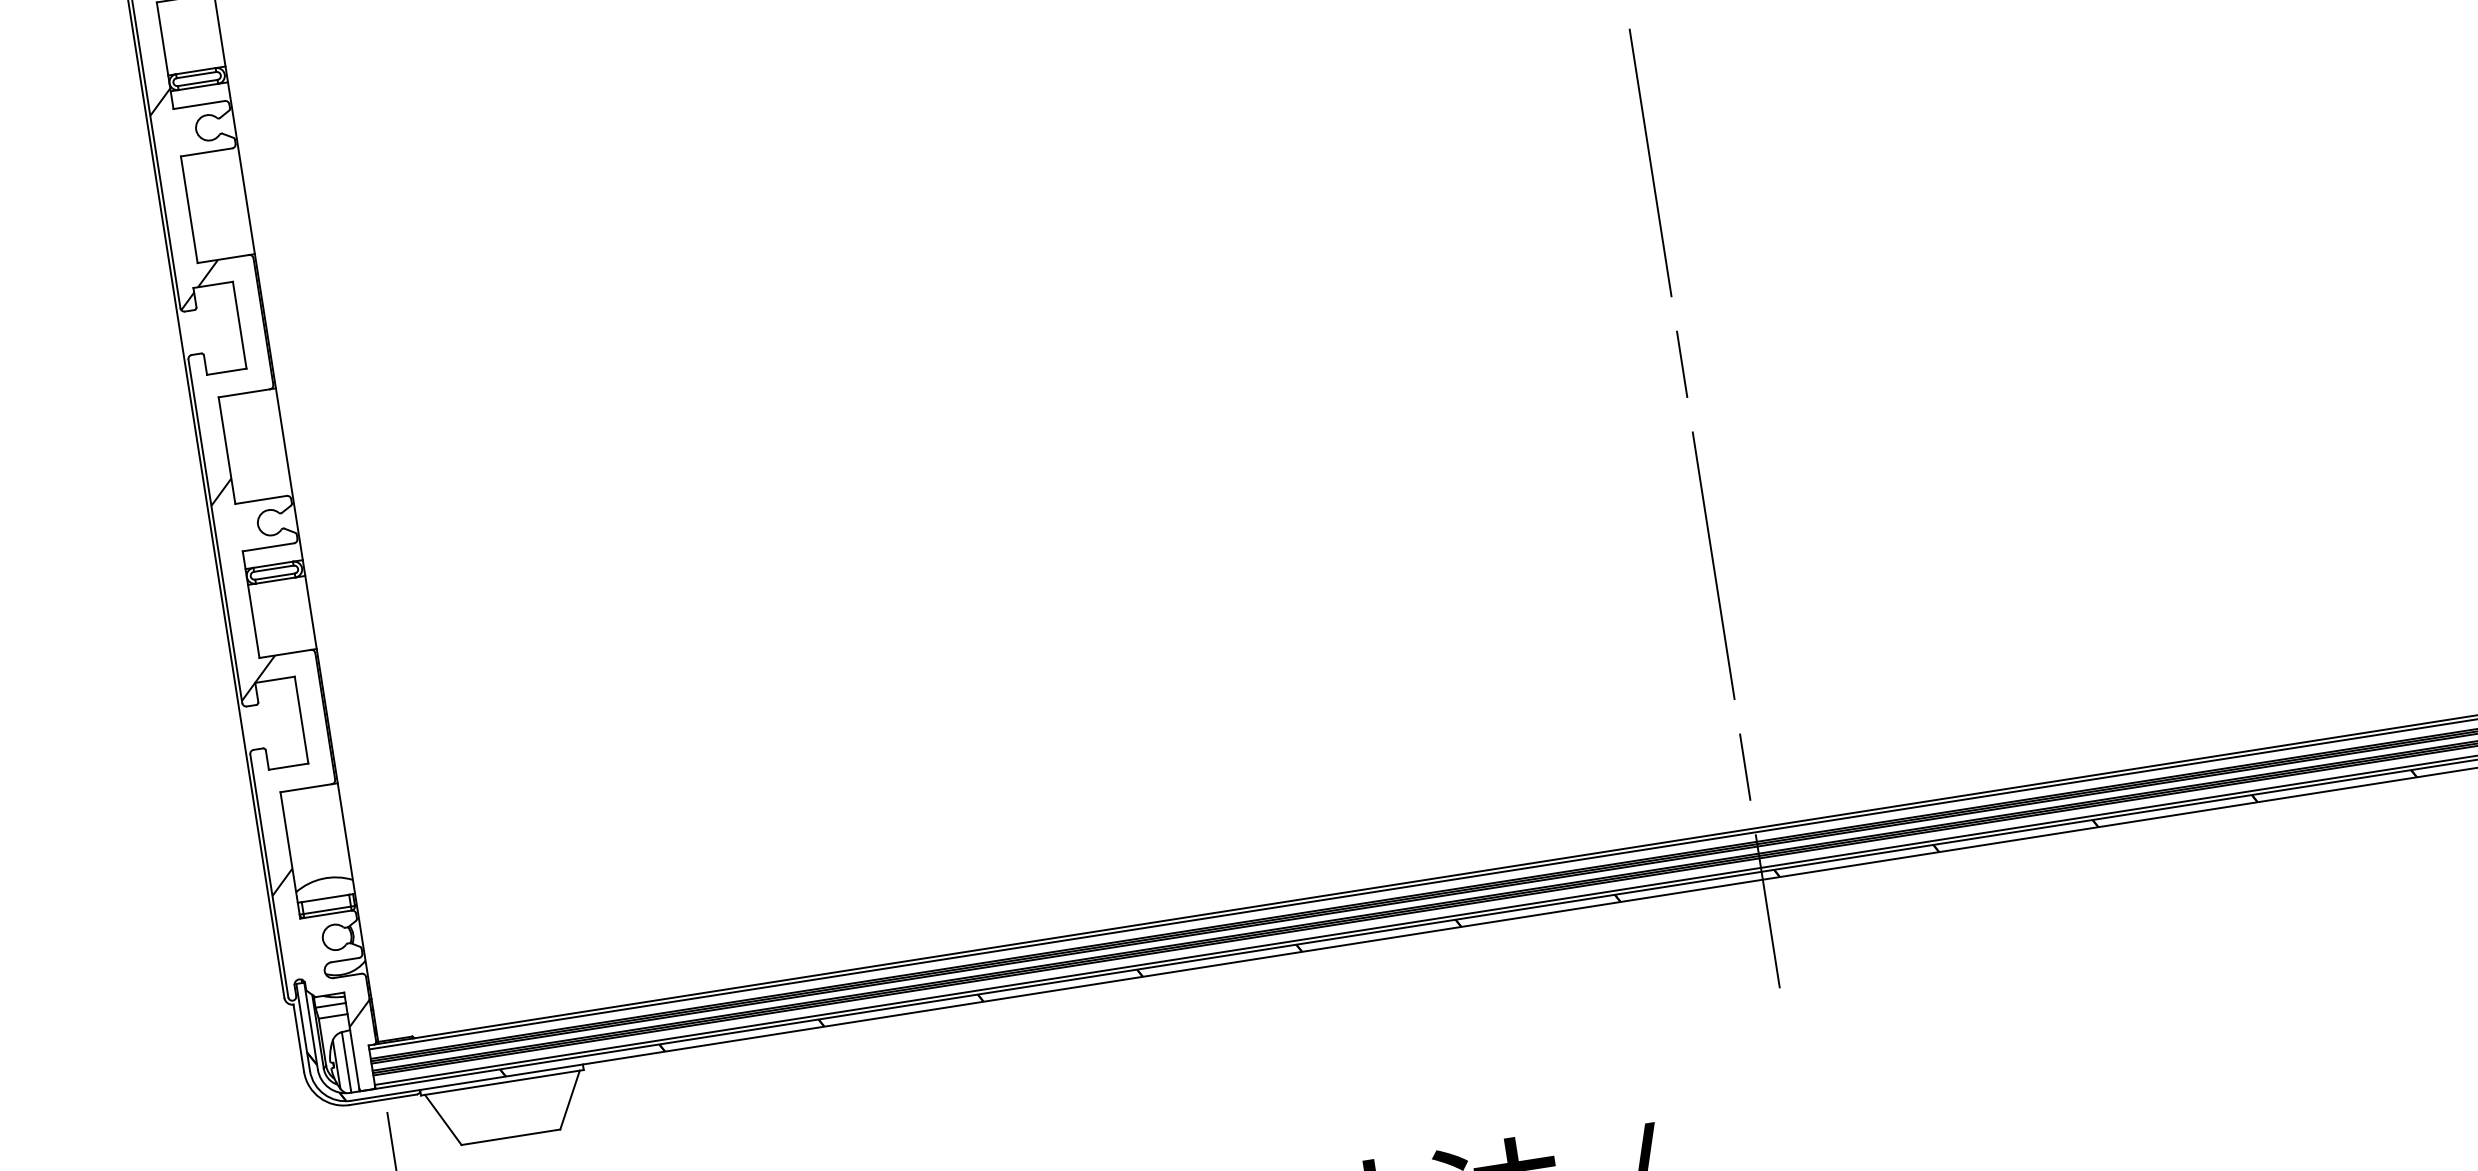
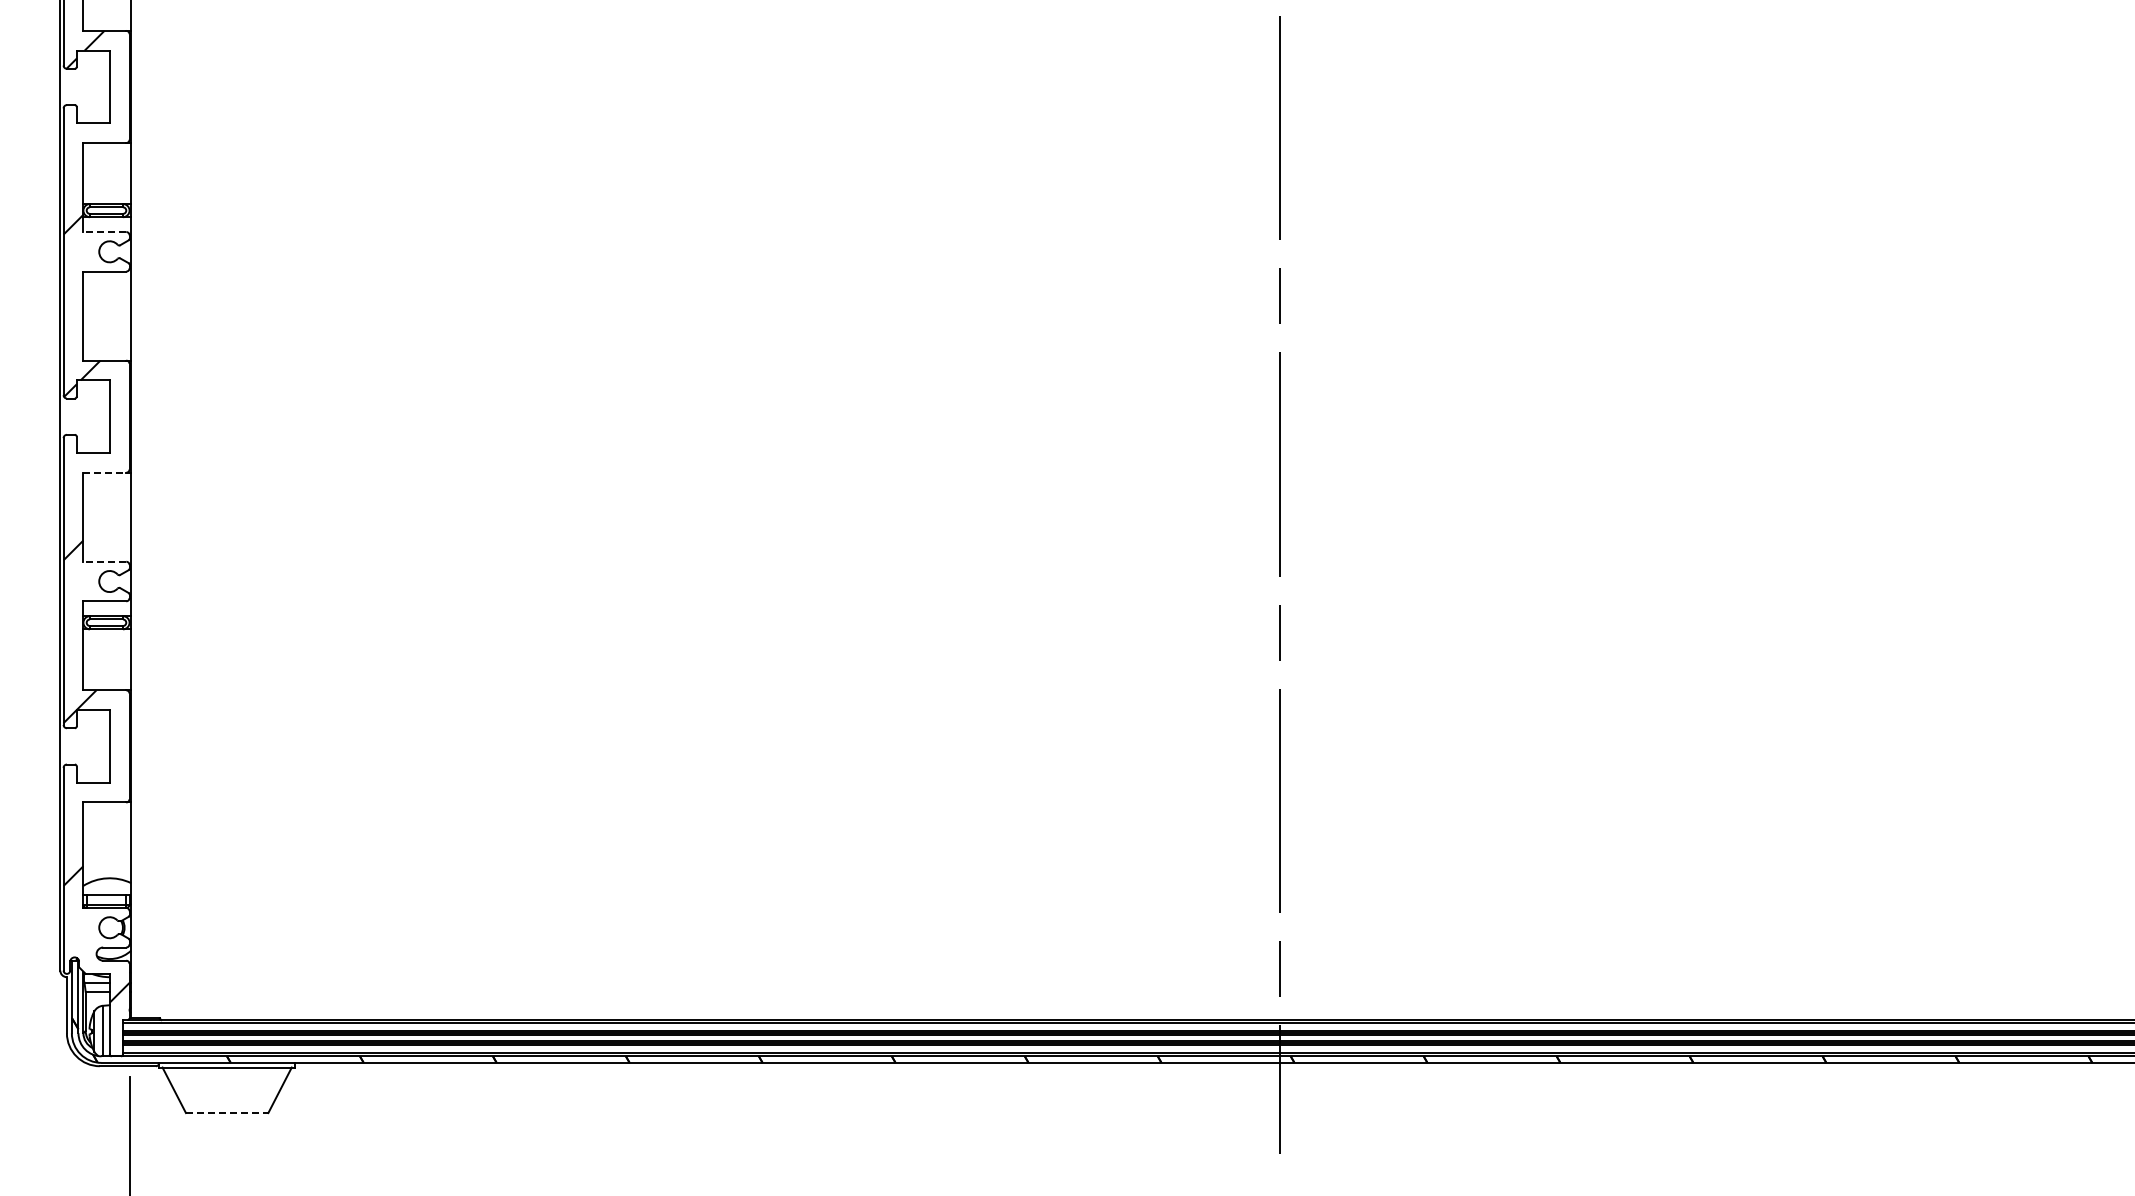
line: (198, 105) -> (104, 232), solid -> dashed
line: (245, 392) -> (105, 472), solid -> dashed
line: (260, 499) -> (104, 561), solid -> dashed
line: (511, 1137) -> (227, 1113), solid -> dashed

